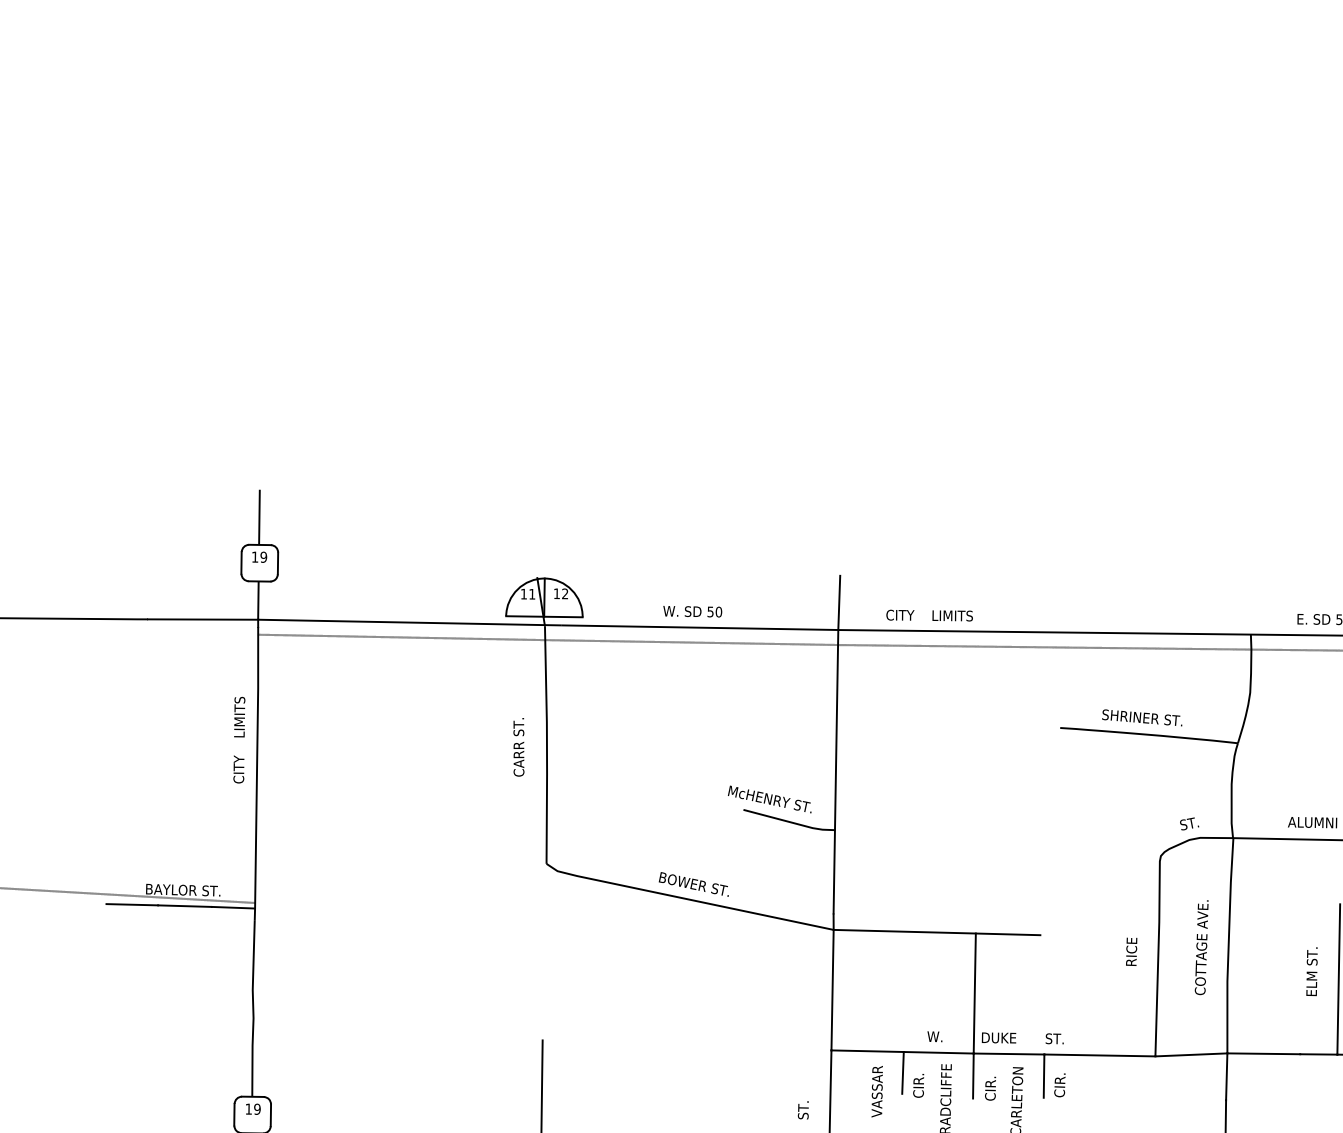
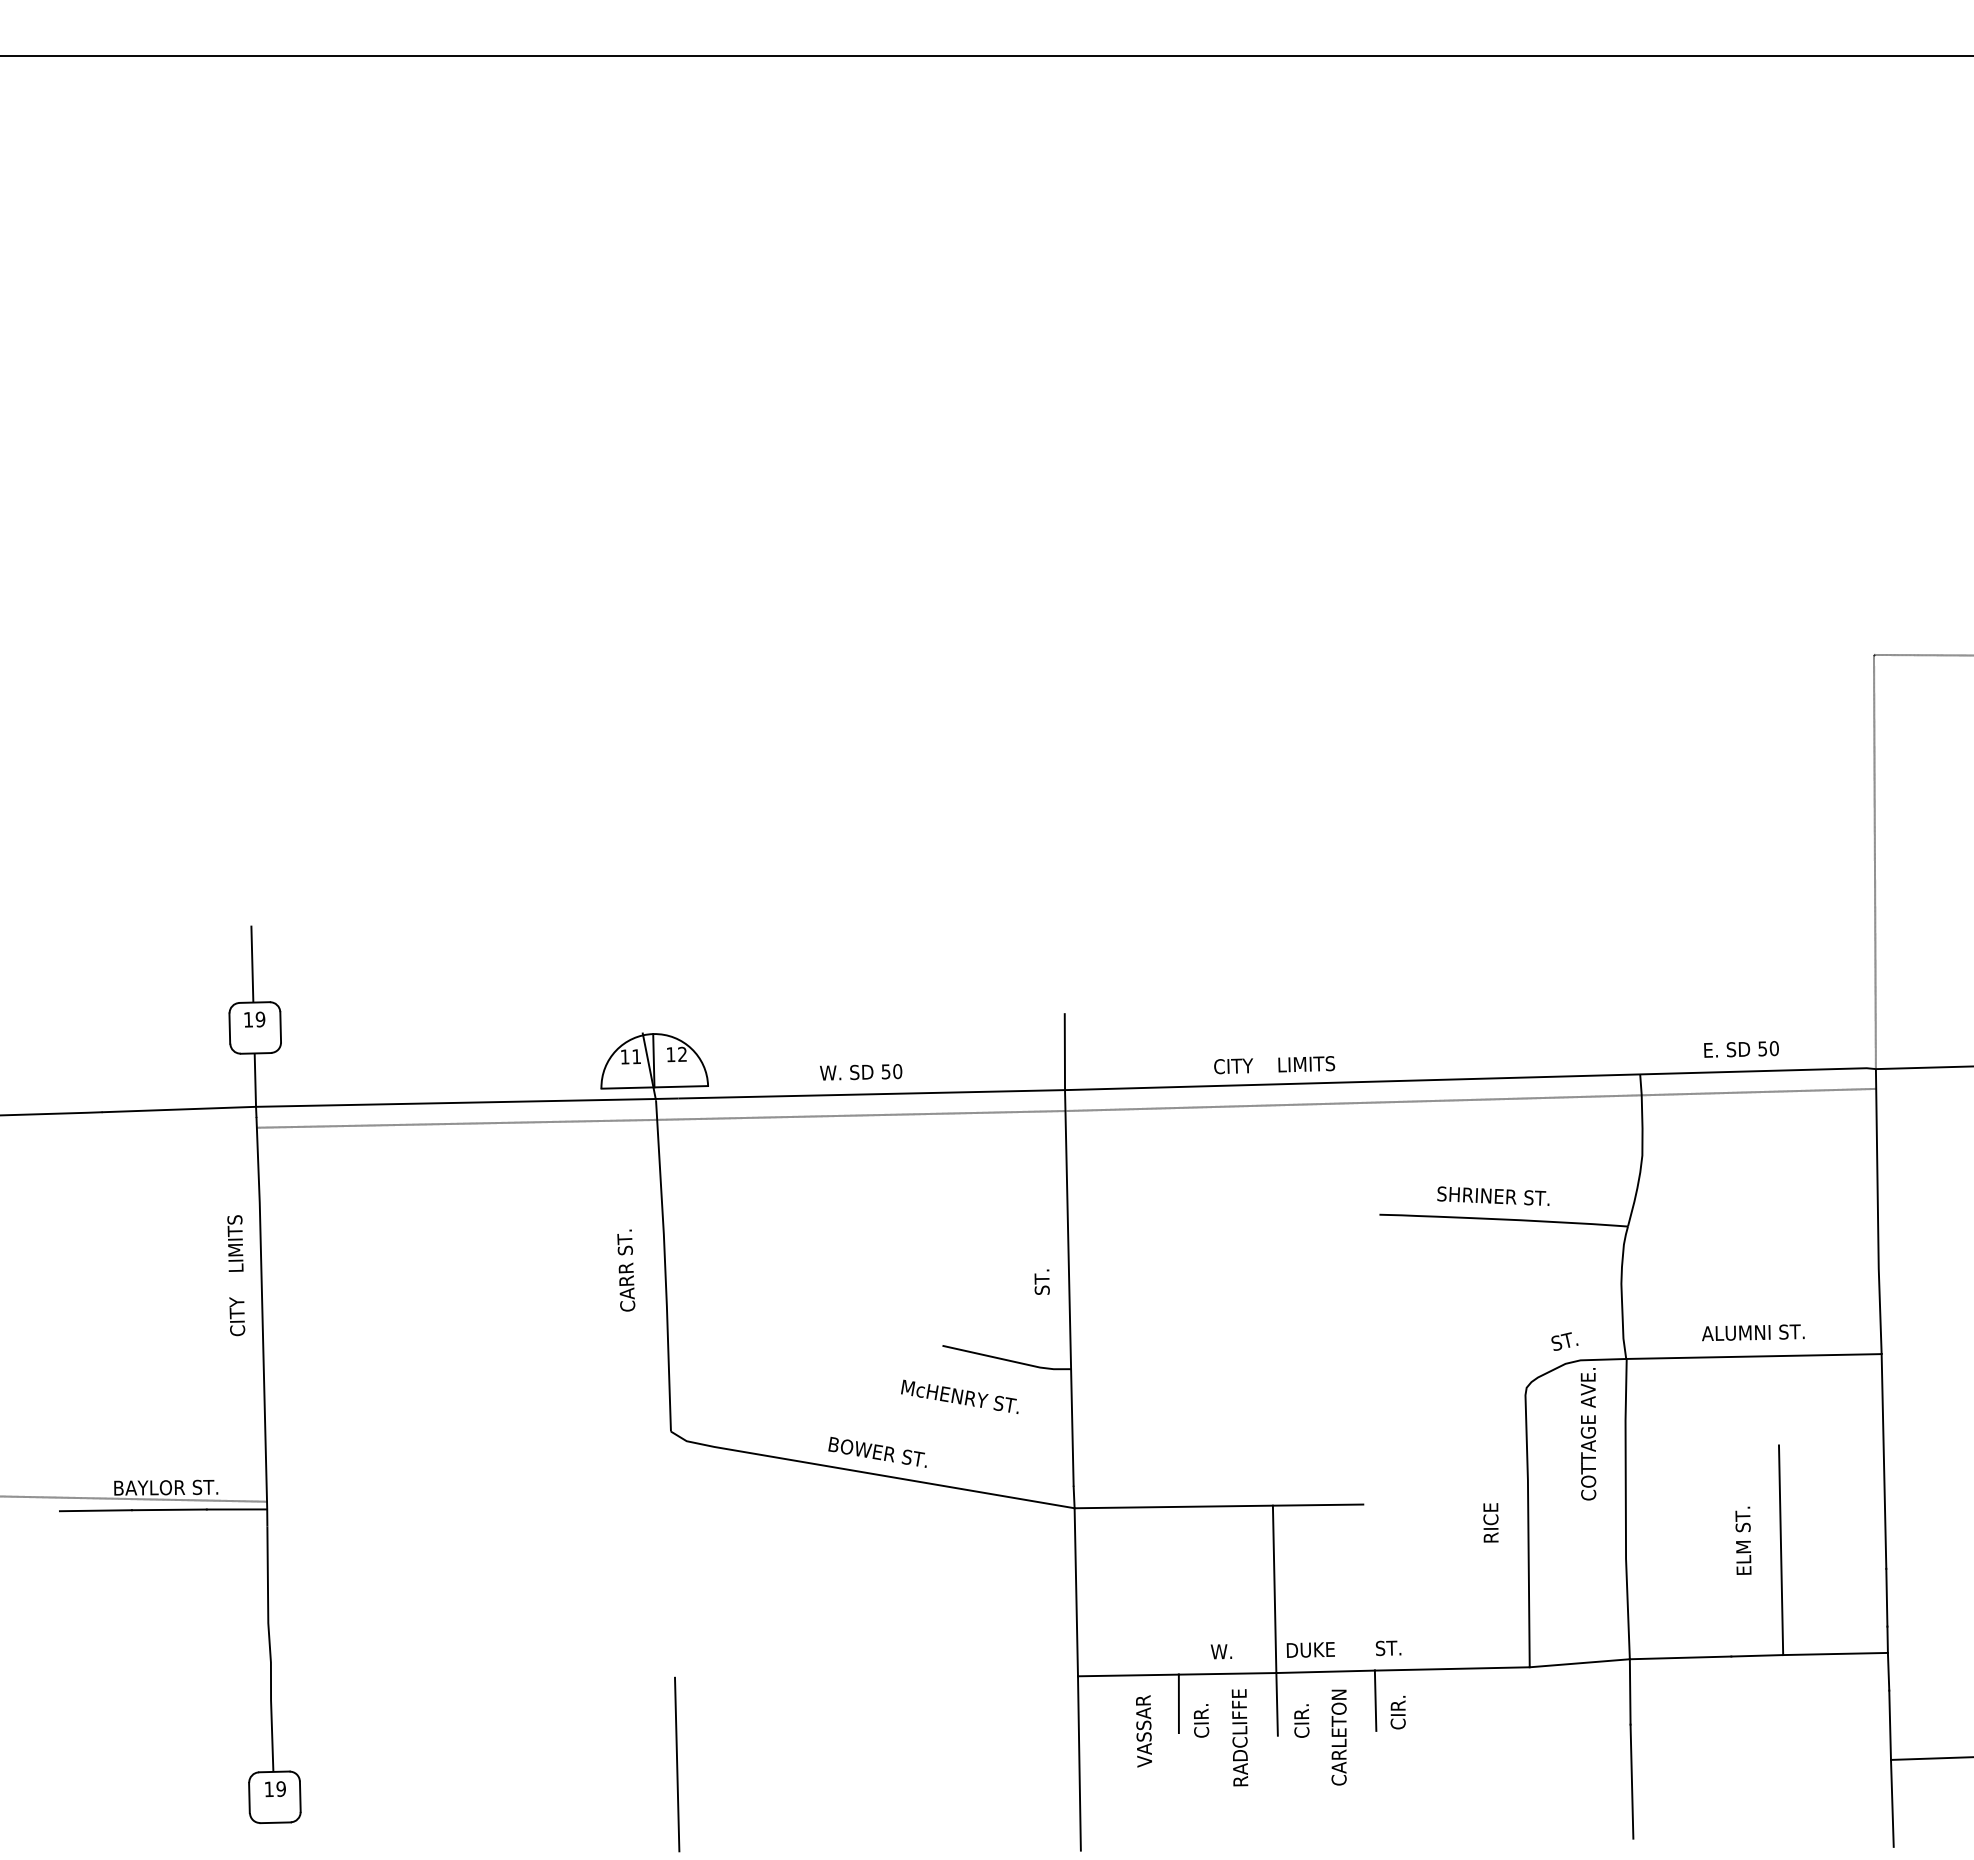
text: (929, 615) -> (1274, 1065), moved
text: (769, 799) -> (959, 1396), moved
text: (1201, 947) -> (1588, 1434), moved
text: (803, 1109) -> (1041, 1281), moved

